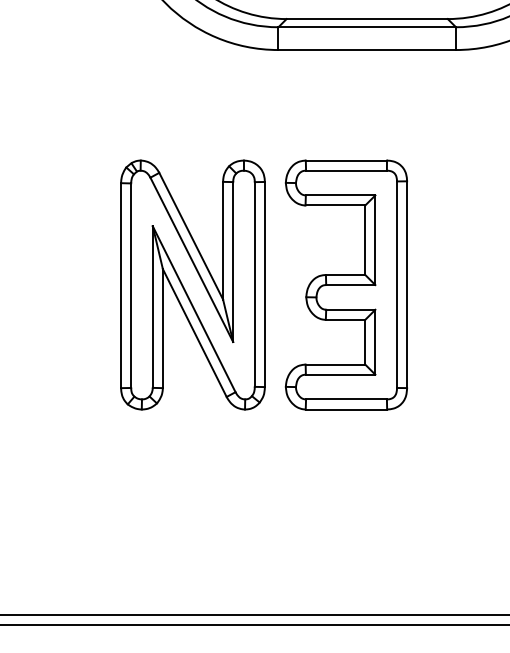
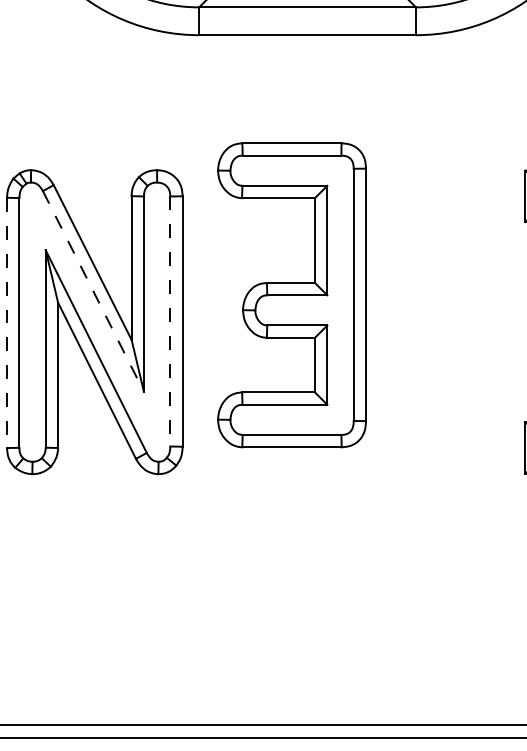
line: (191, 259) -> (93, 290), solid -> dashed
part: (345, 284) -> (290, 294), moved
line: (254, 285) -> (169, 322), solid -> dashed
line: (121, 286) -> (7, 323), solid -> dashed

